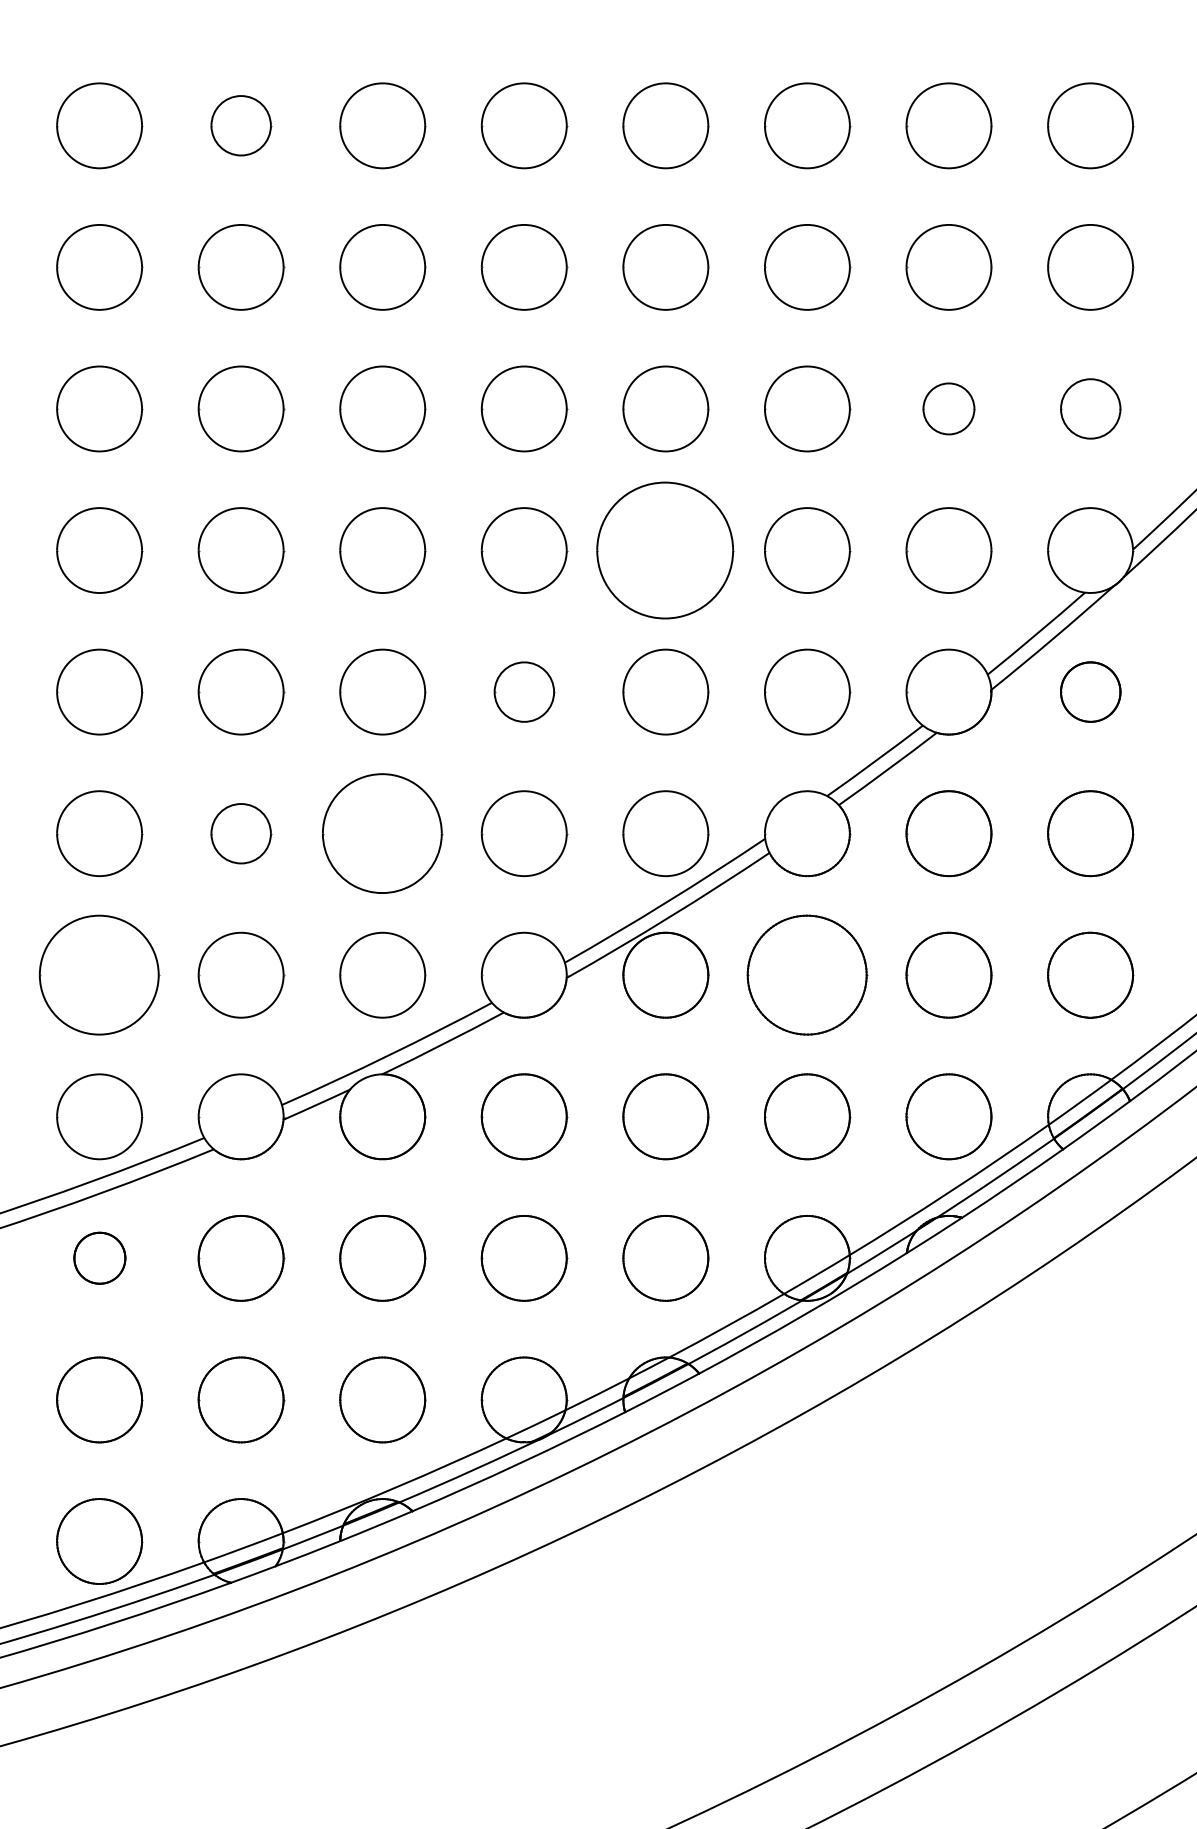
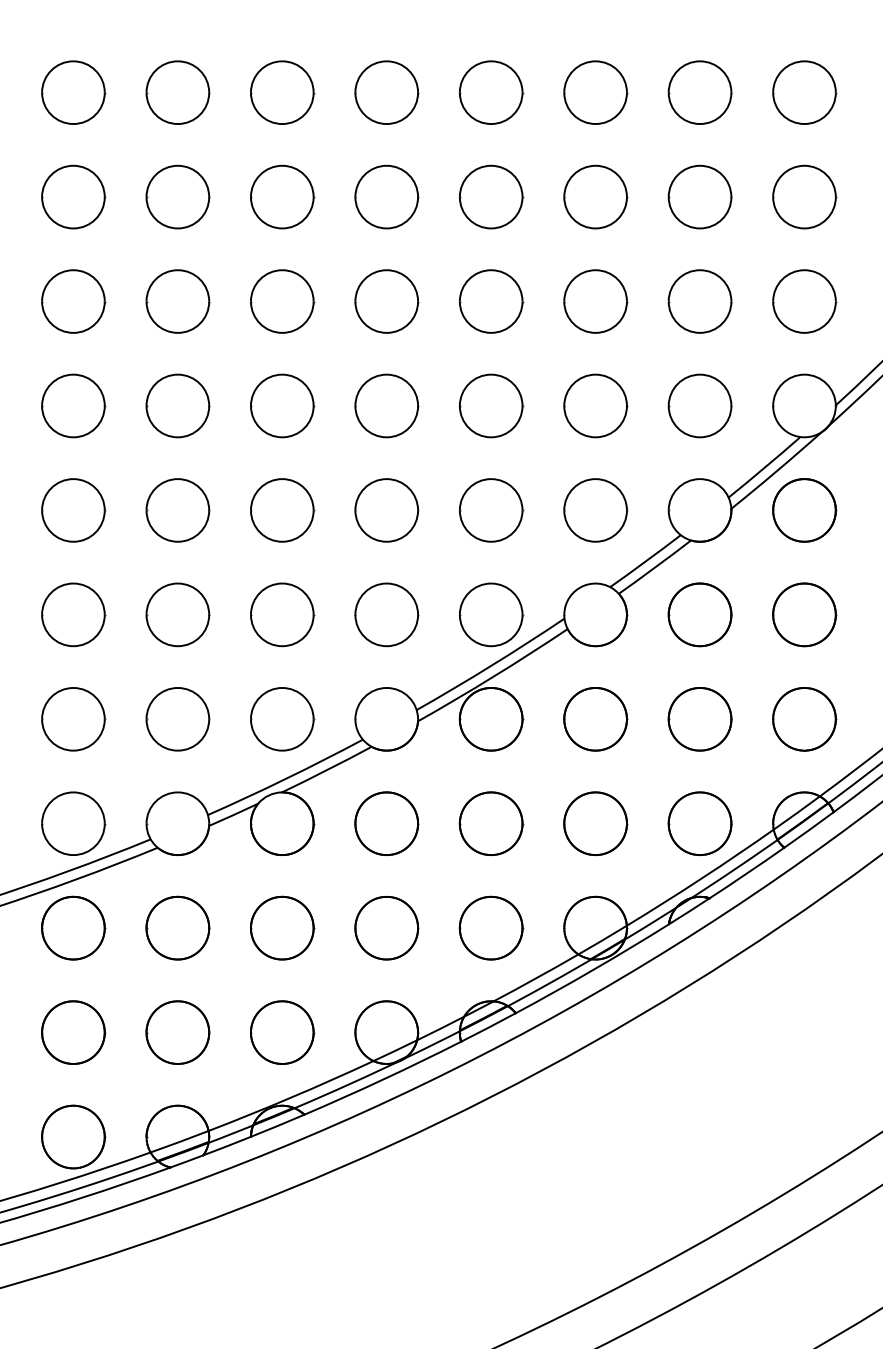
part: (240, 125) -> (177, 92), size x1.43
part: (948, 408) -> (699, 301), size x1.67
part: (1090, 408) -> (804, 301), size x1.43
part: (666, 549) -> (491, 405), size x0.62
part: (523, 692) -> (386, 510), size x1.43
part: (1090, 692) -> (804, 510), size x1.43
part: (240, 833) -> (177, 614), size x1.43
part: (382, 833) -> (282, 614), size x0.71
part: (99, 975) -> (73, 719), size x0.71
part: (807, 975) -> (595, 719), size x0.71
part: (99, 1257) -> (73, 927), size x1.67

